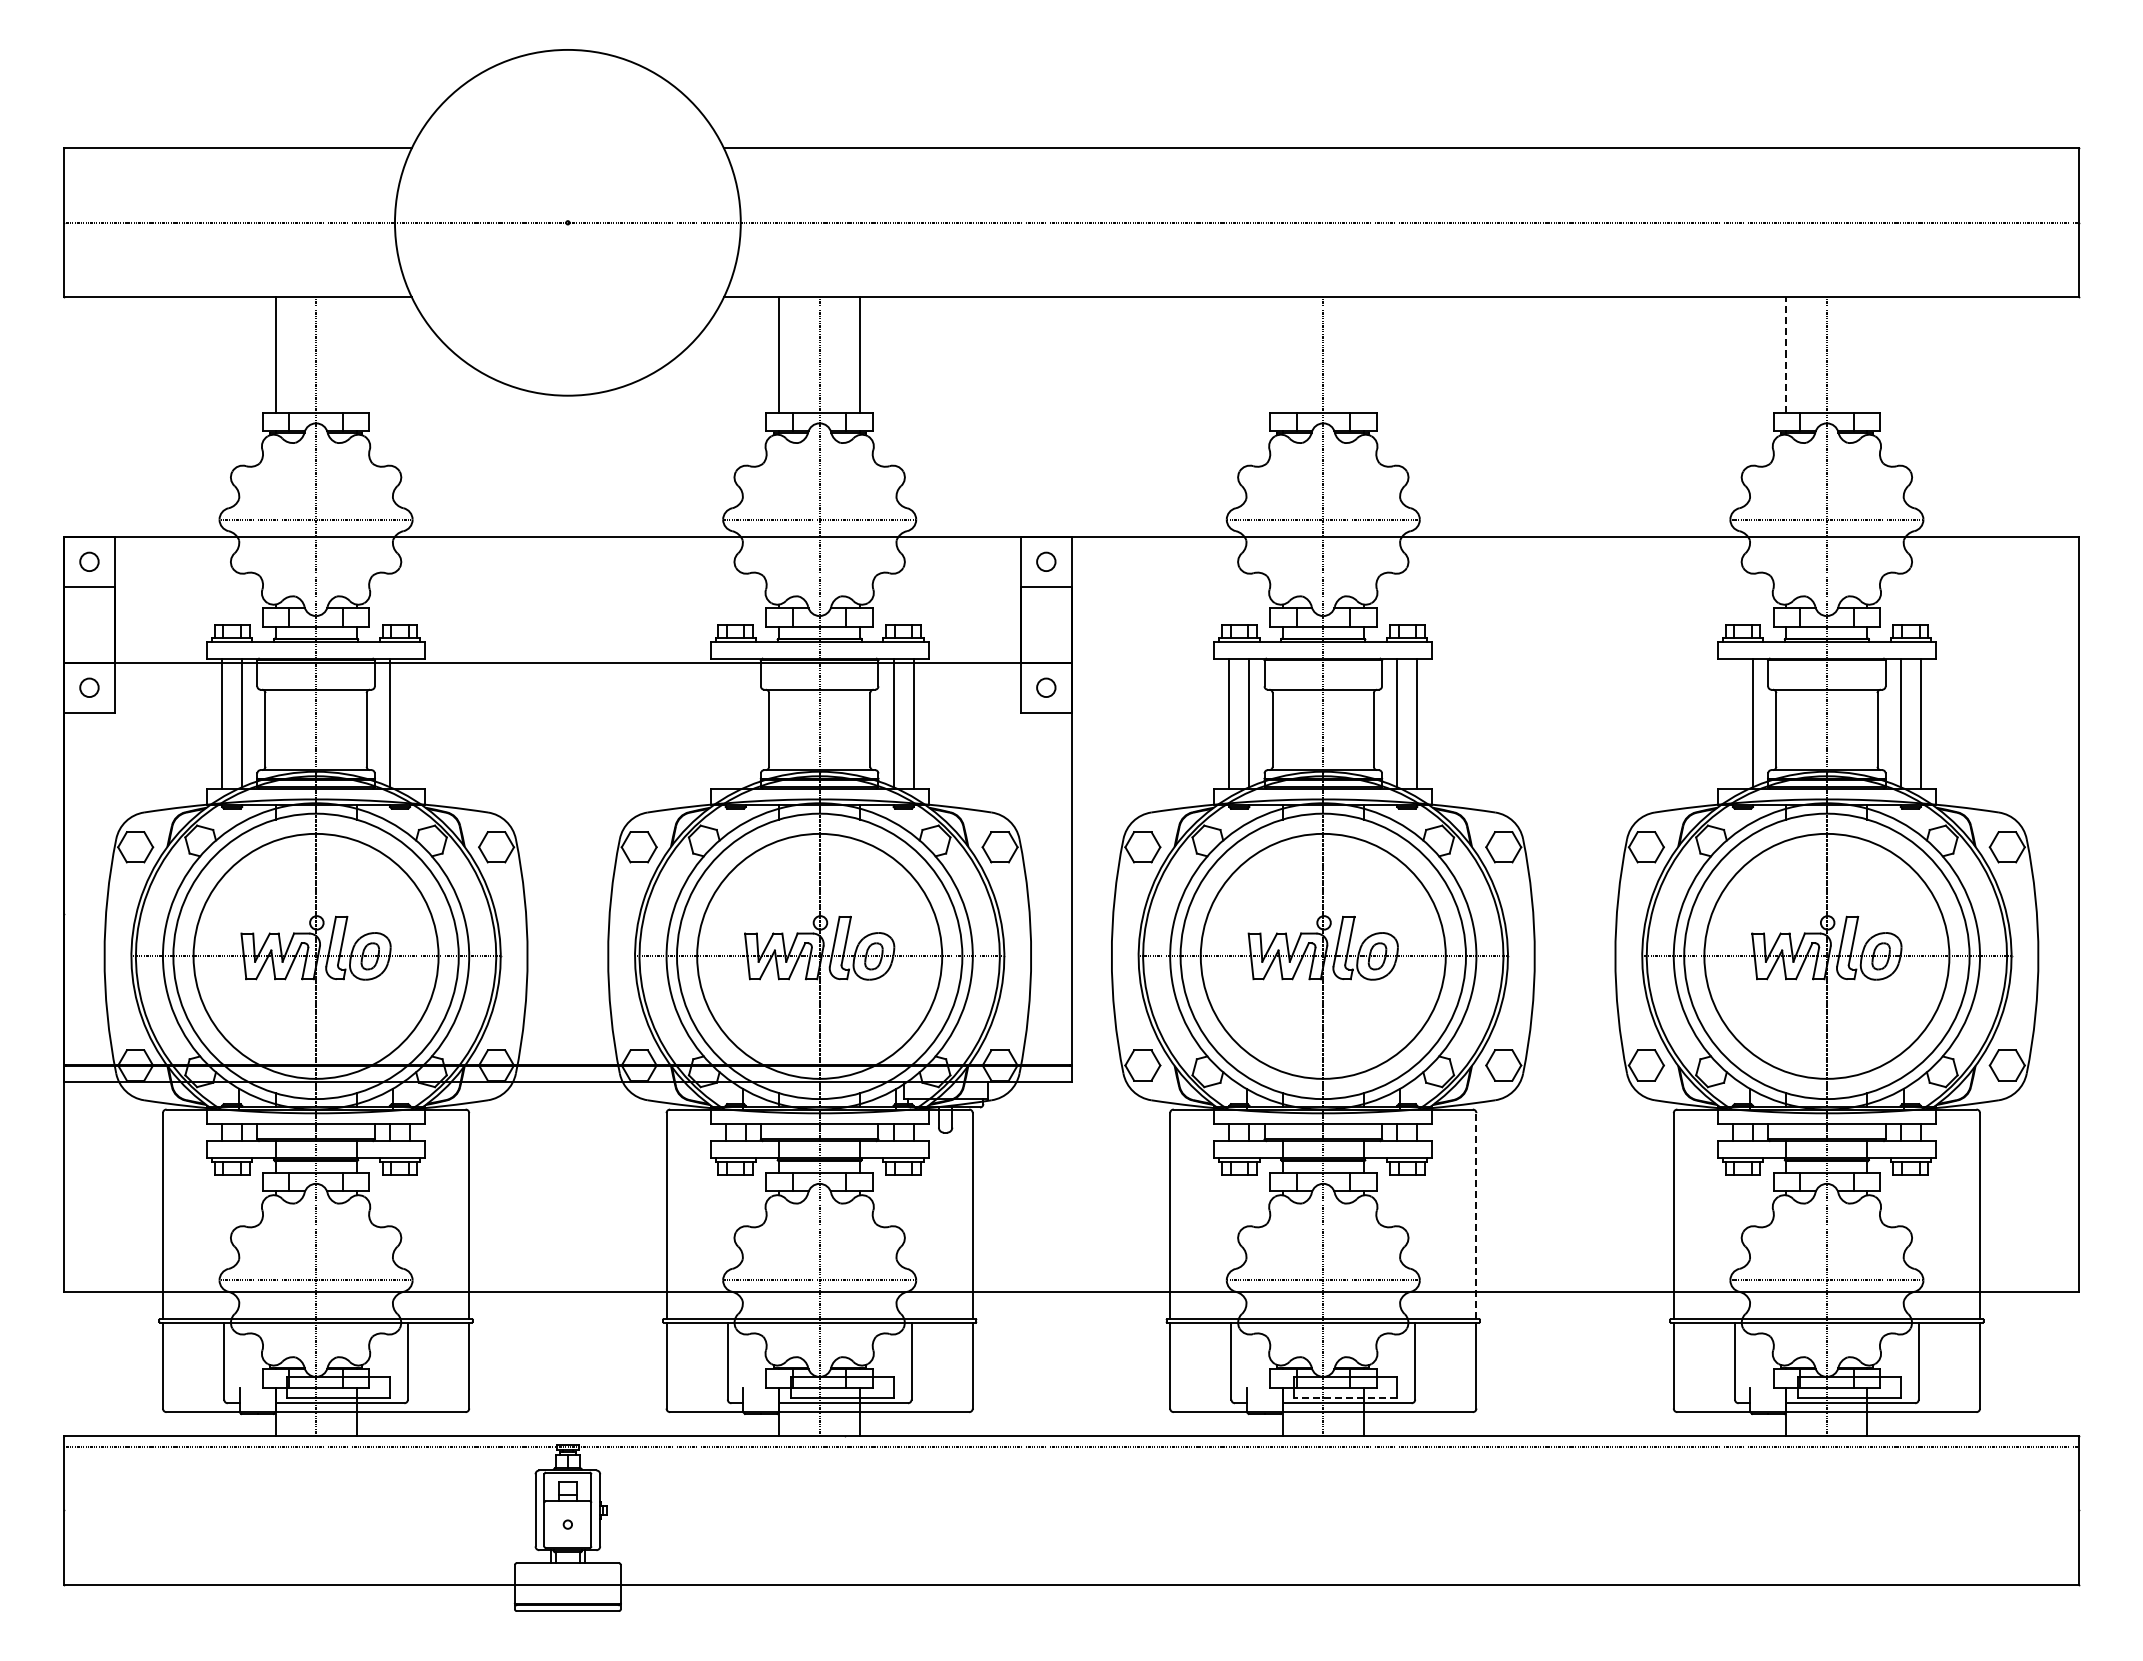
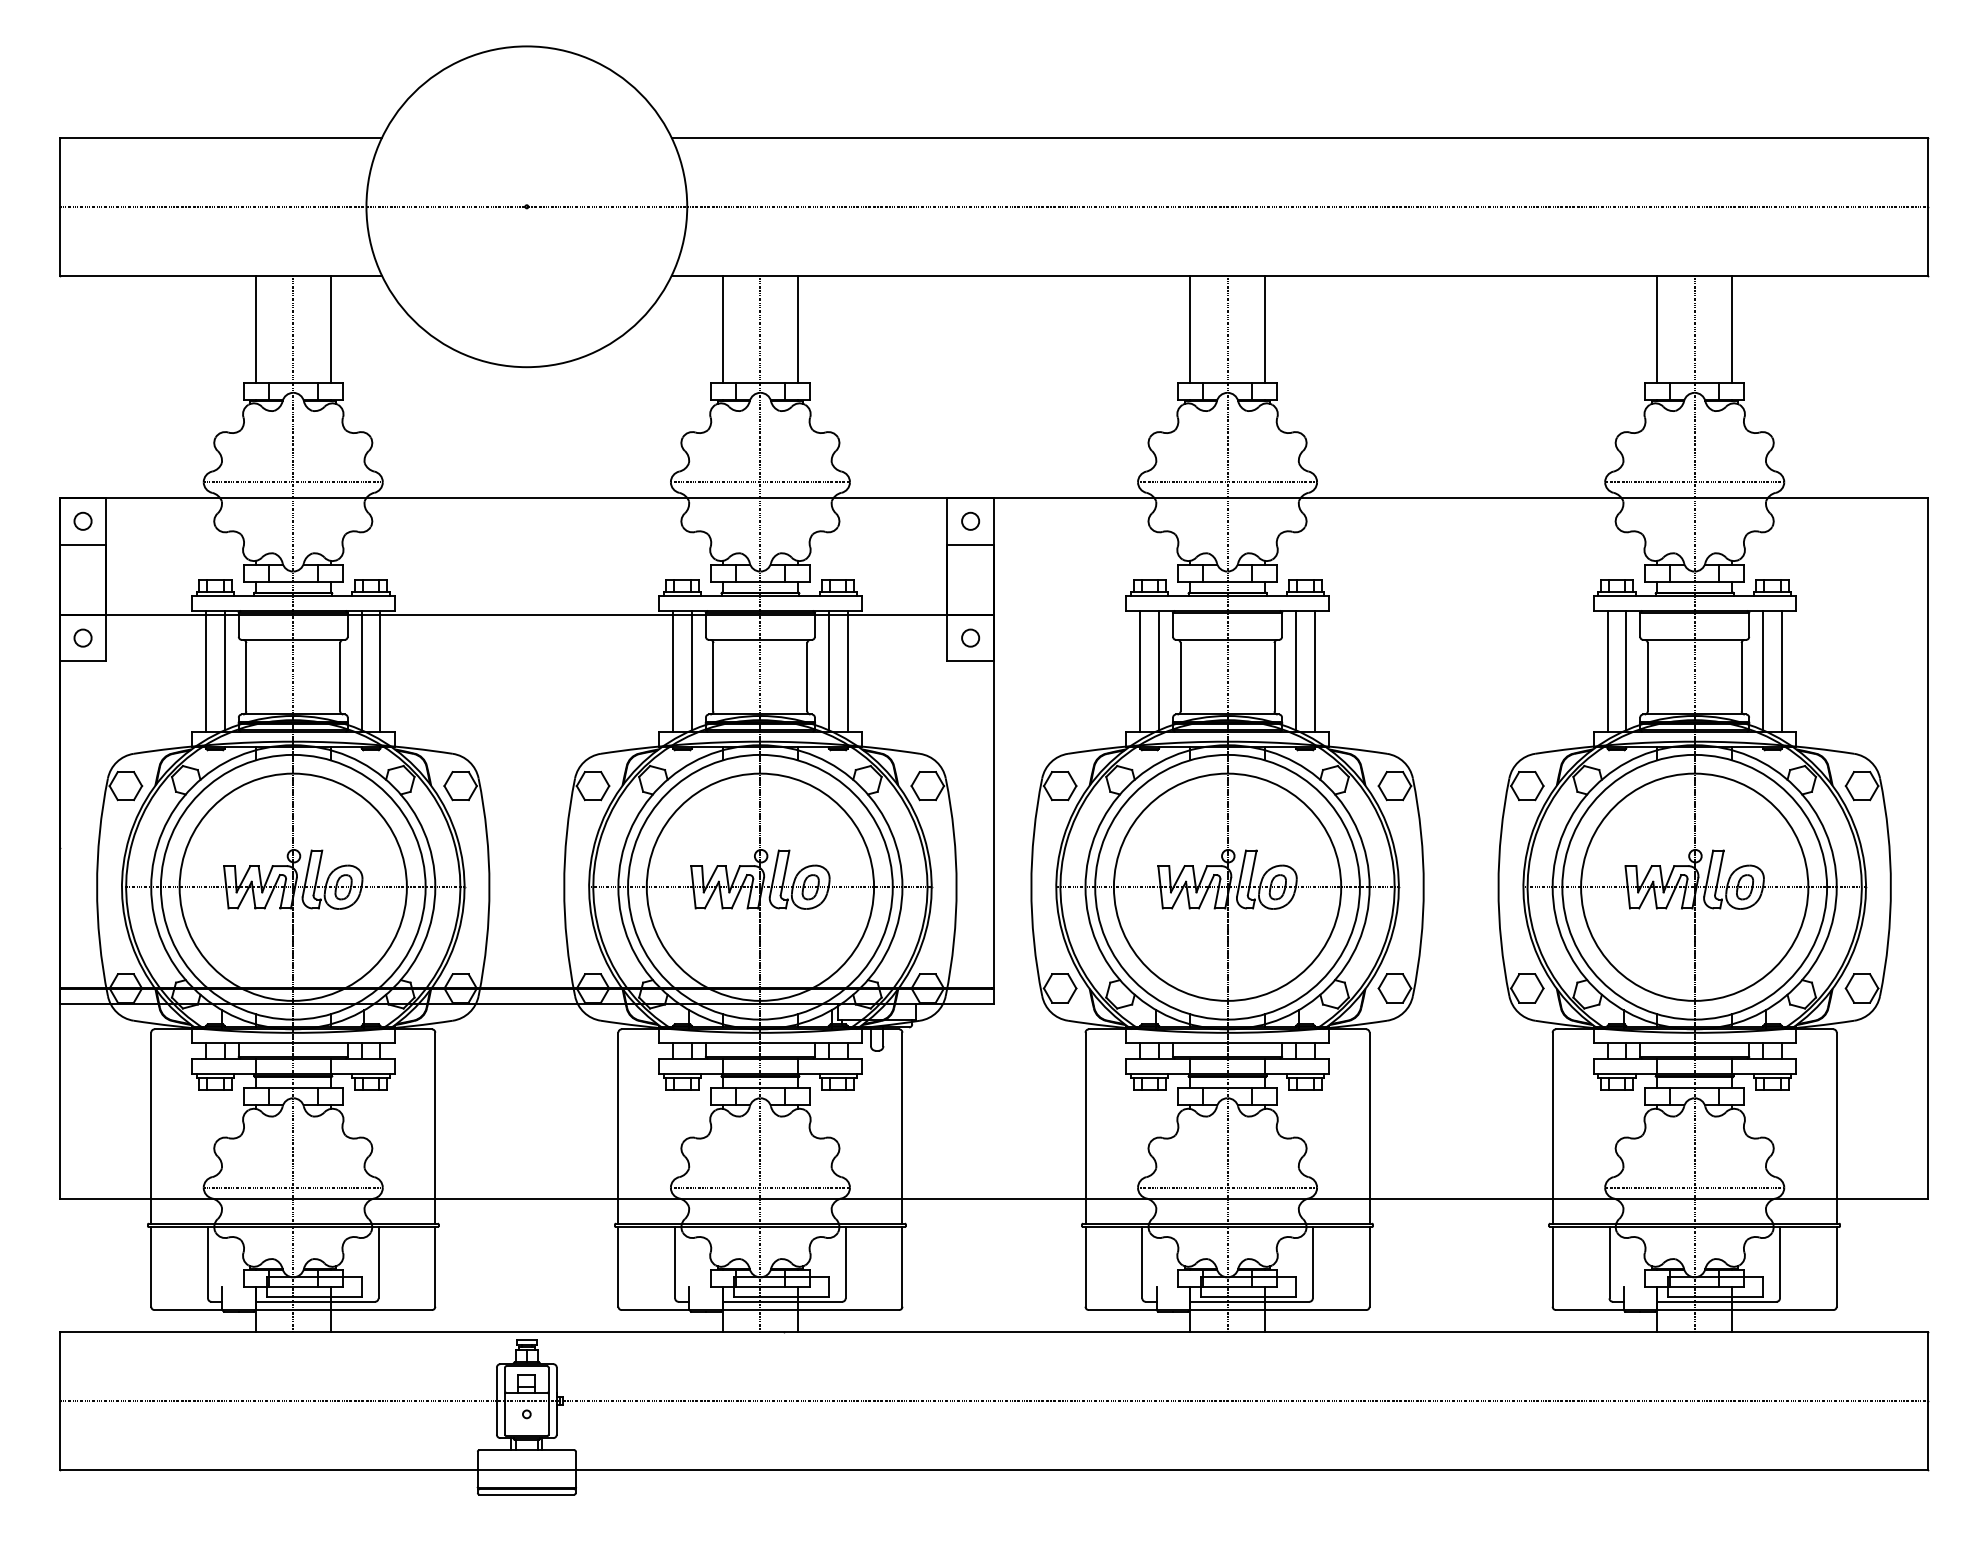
line: (356, 354) -> (330, 328), added
line: (1282, 354) -> (1189, 328), added
line: (1363, 354) -> (1264, 328), added
line: (1786, 354) -> (1657, 328), dashed -> solid
line: (1867, 354) -> (1732, 328), added
line: (410, 723) -> (380, 671), added
line: (725, 723) -> (673, 671), added
line: (745, 723) -> (691, 671), added
line: (1732, 723) -> (1607, 671), added
line: (1476, 1216) -> (1369, 1128), dashed -> solid
line: (1345, 1398) -> (1248, 1297), dashed -> solid
line: (1071, 1447) -> (994, 1401), moved

